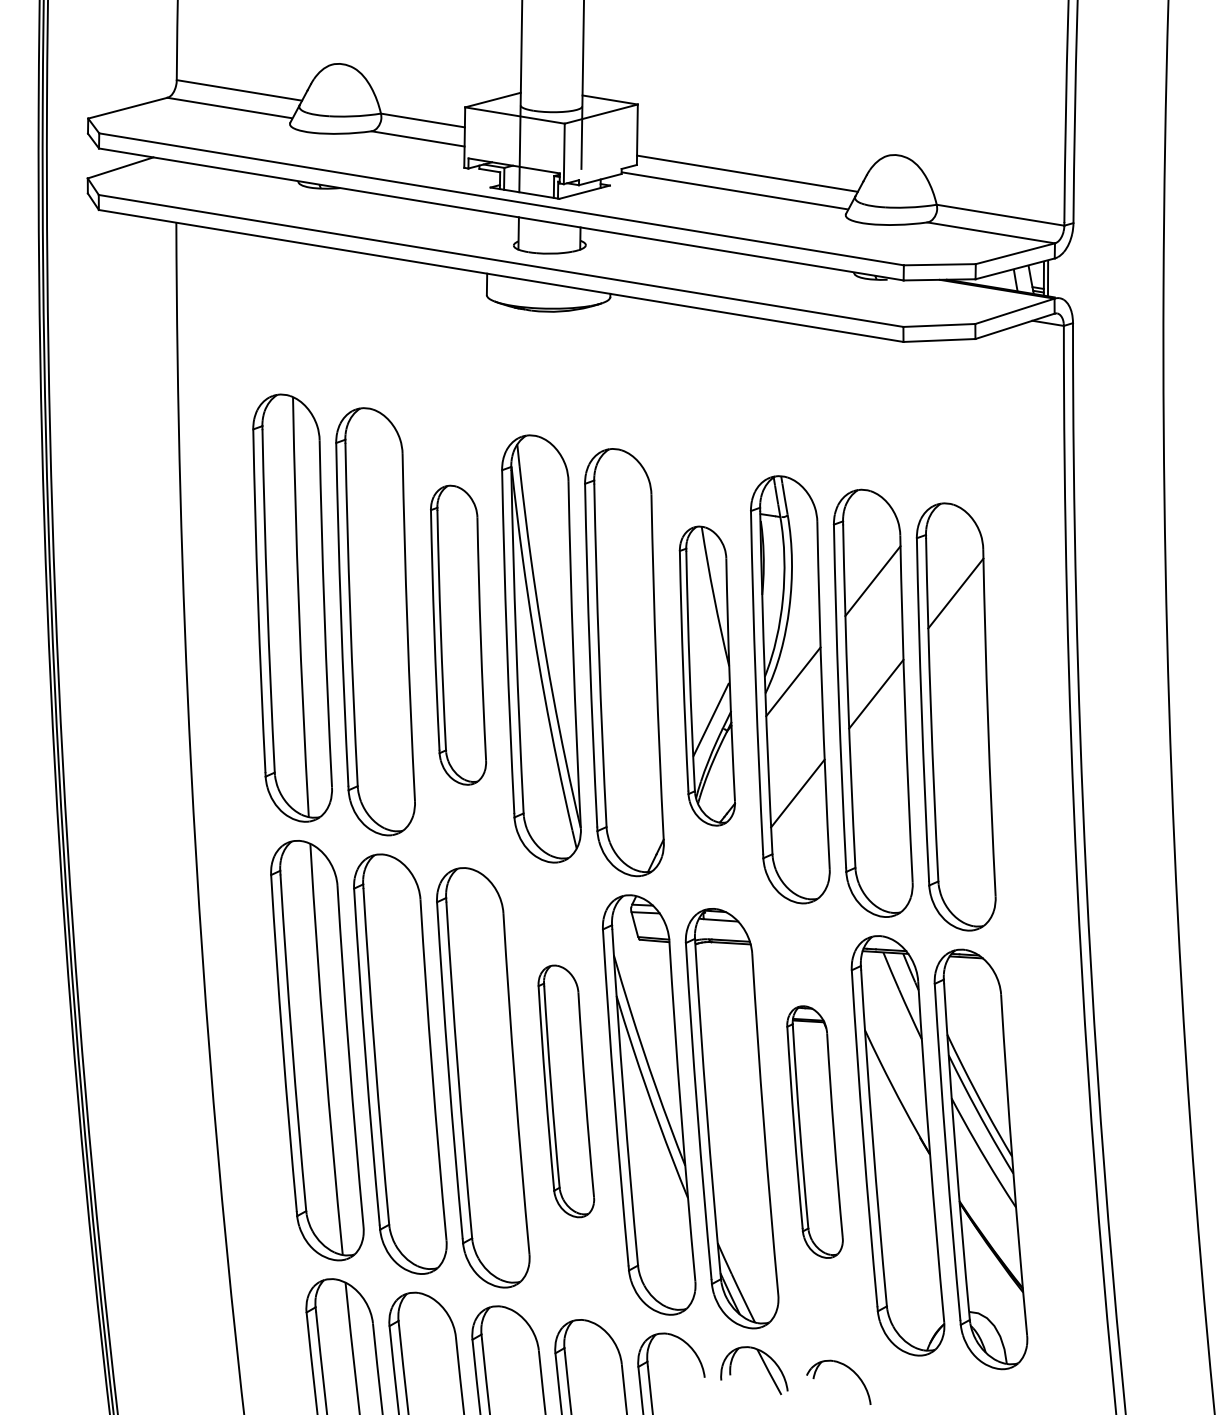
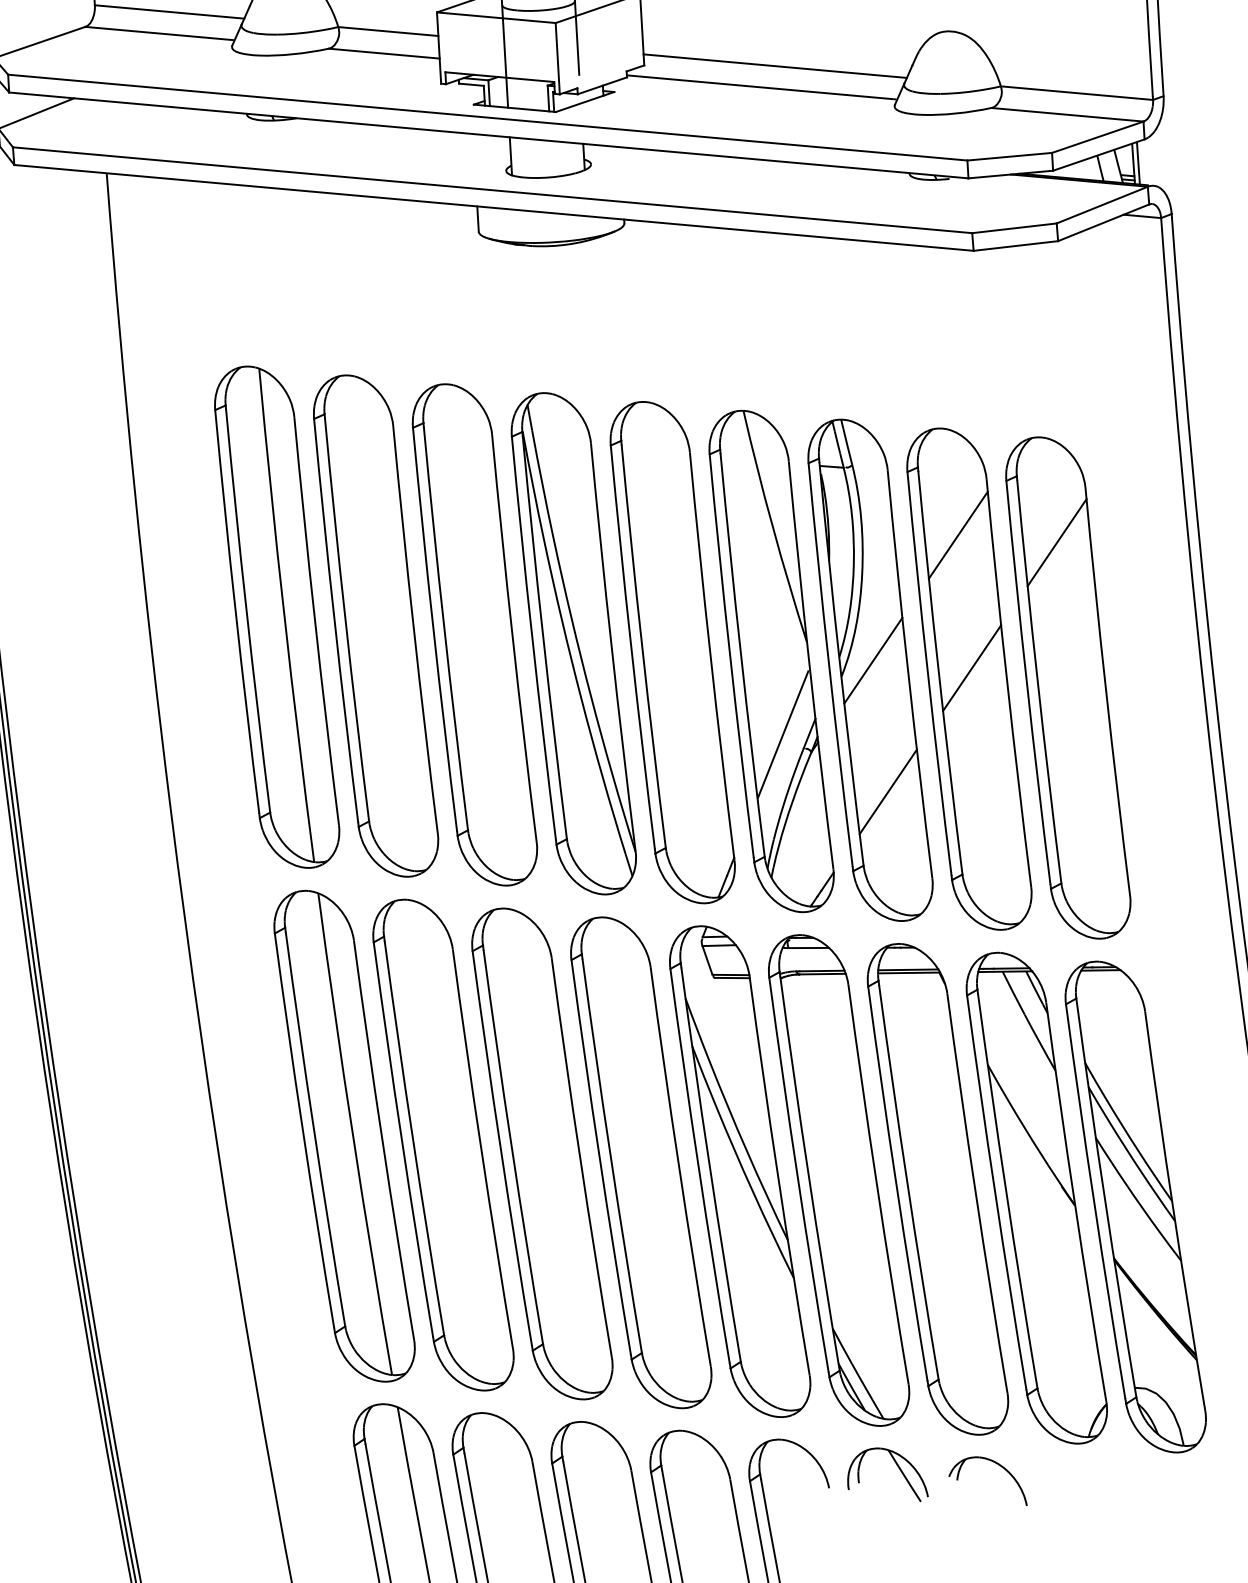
part: (458, 634) -> (474, 633), size x1.43
part: (707, 675) -> (771, 660), size x1.43
part: (566, 1091) -> (641, 1162), size x1.67
part: (814, 1131) -> (937, 1188), size x1.67

